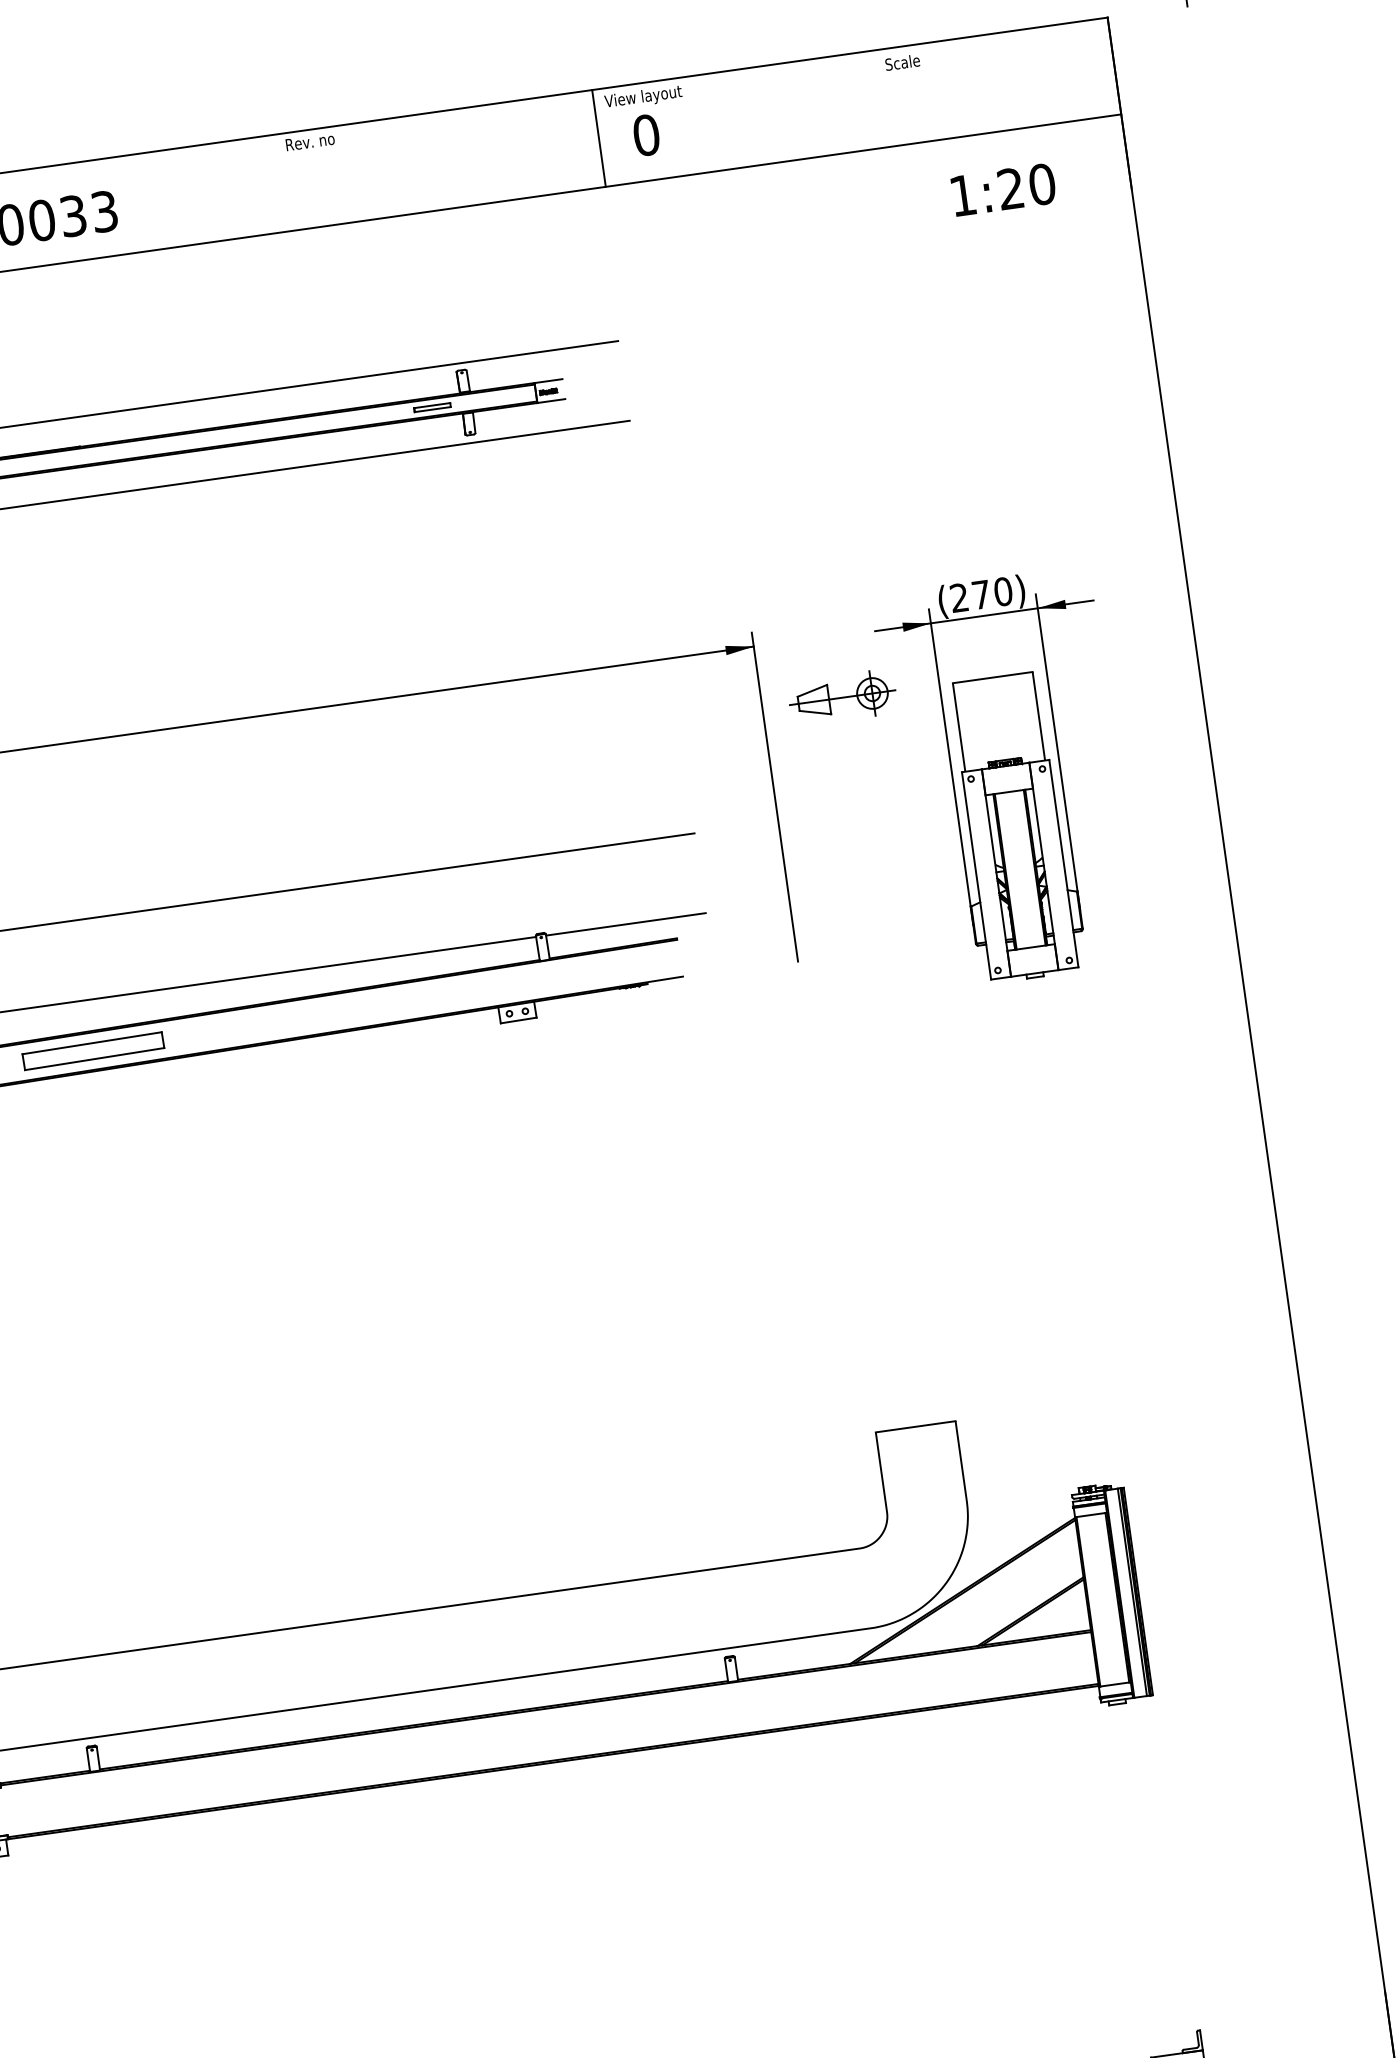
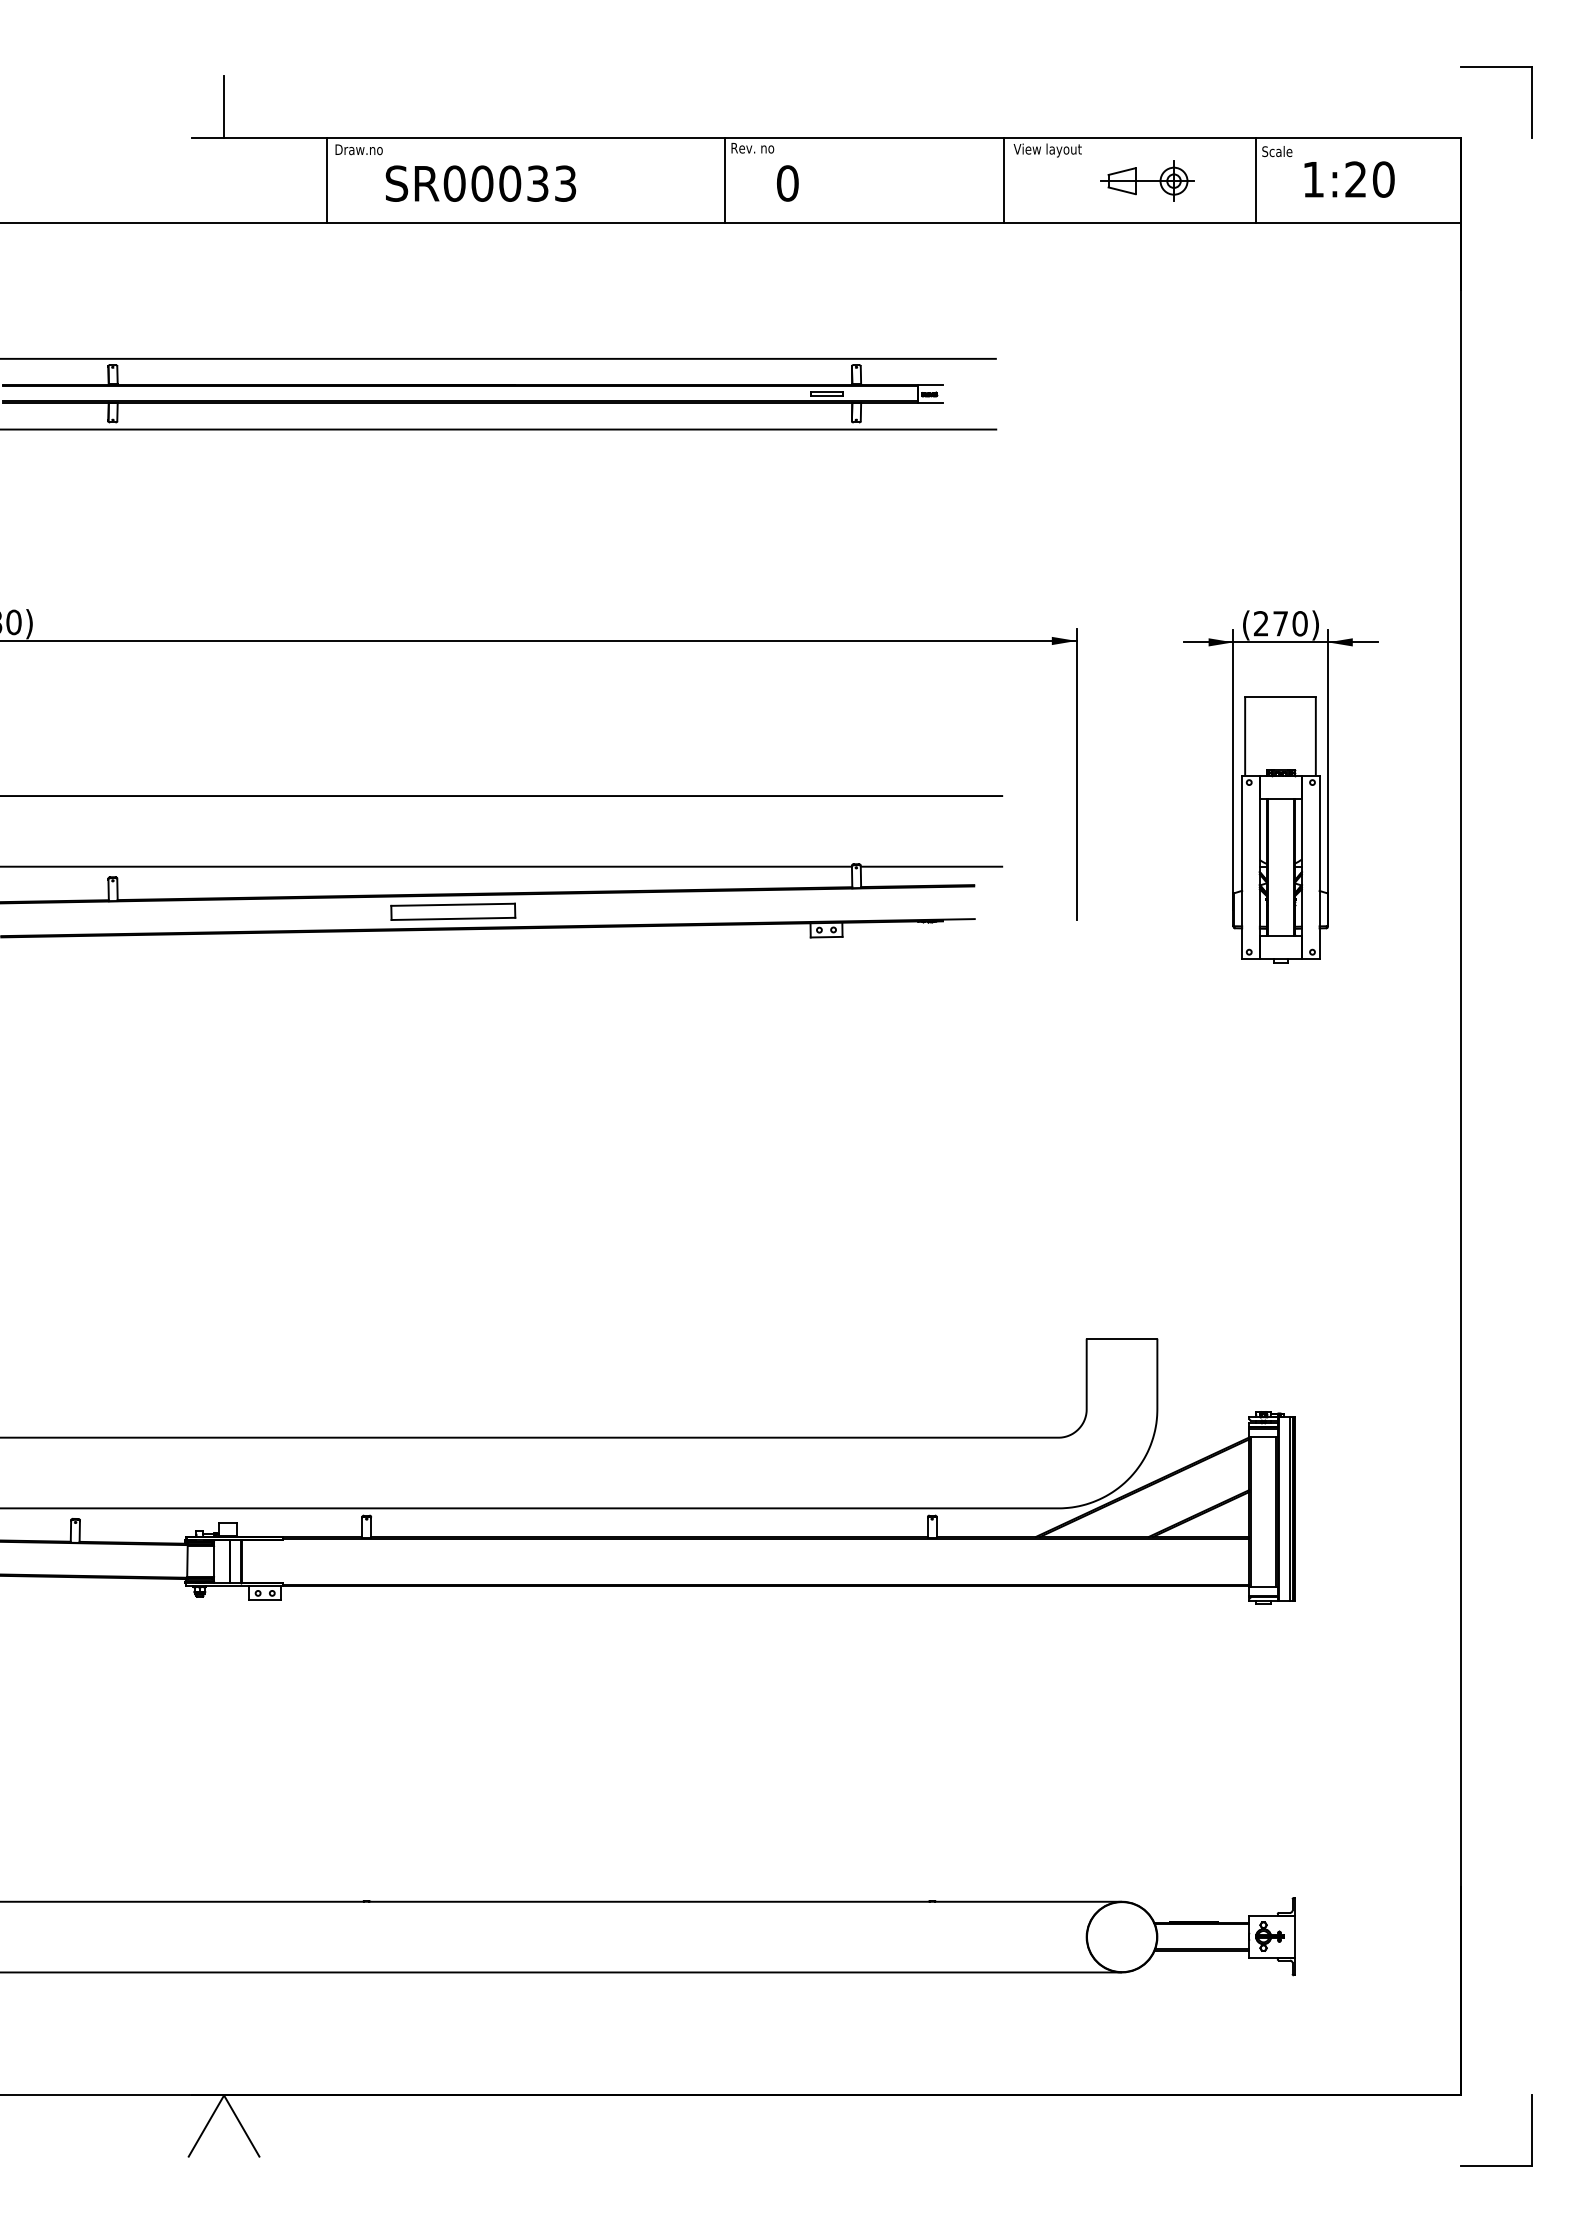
line: (882, 98) -> (1255, 180), added
text: (646, 135) -> (787, 183), moved
line: (284, 182) -> (725, 180), added
text: (1003, 189) -> (1349, 179), moved
part: (842, 696) -> (1147, 180), moved

